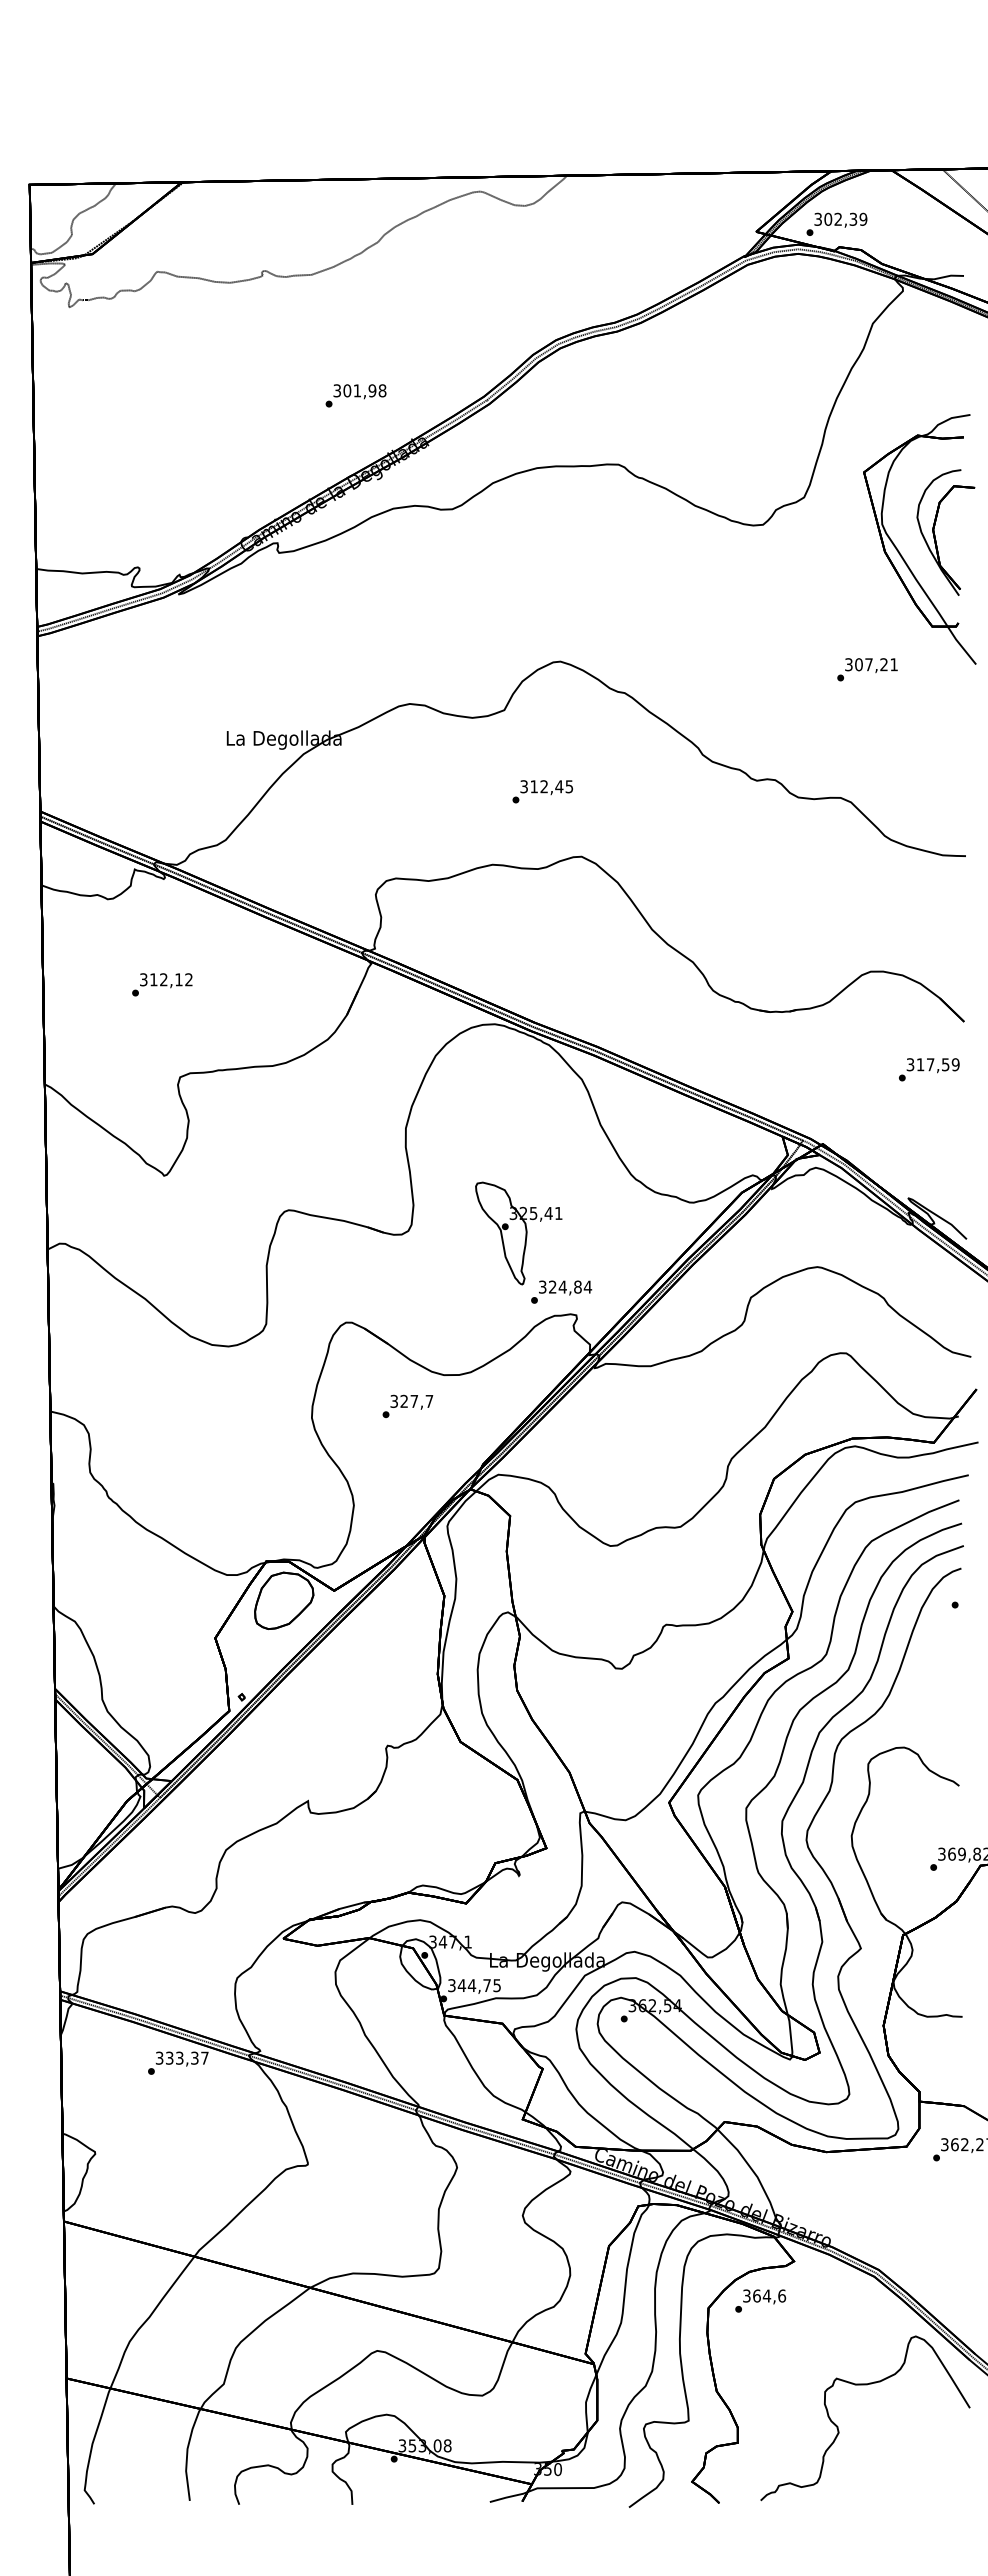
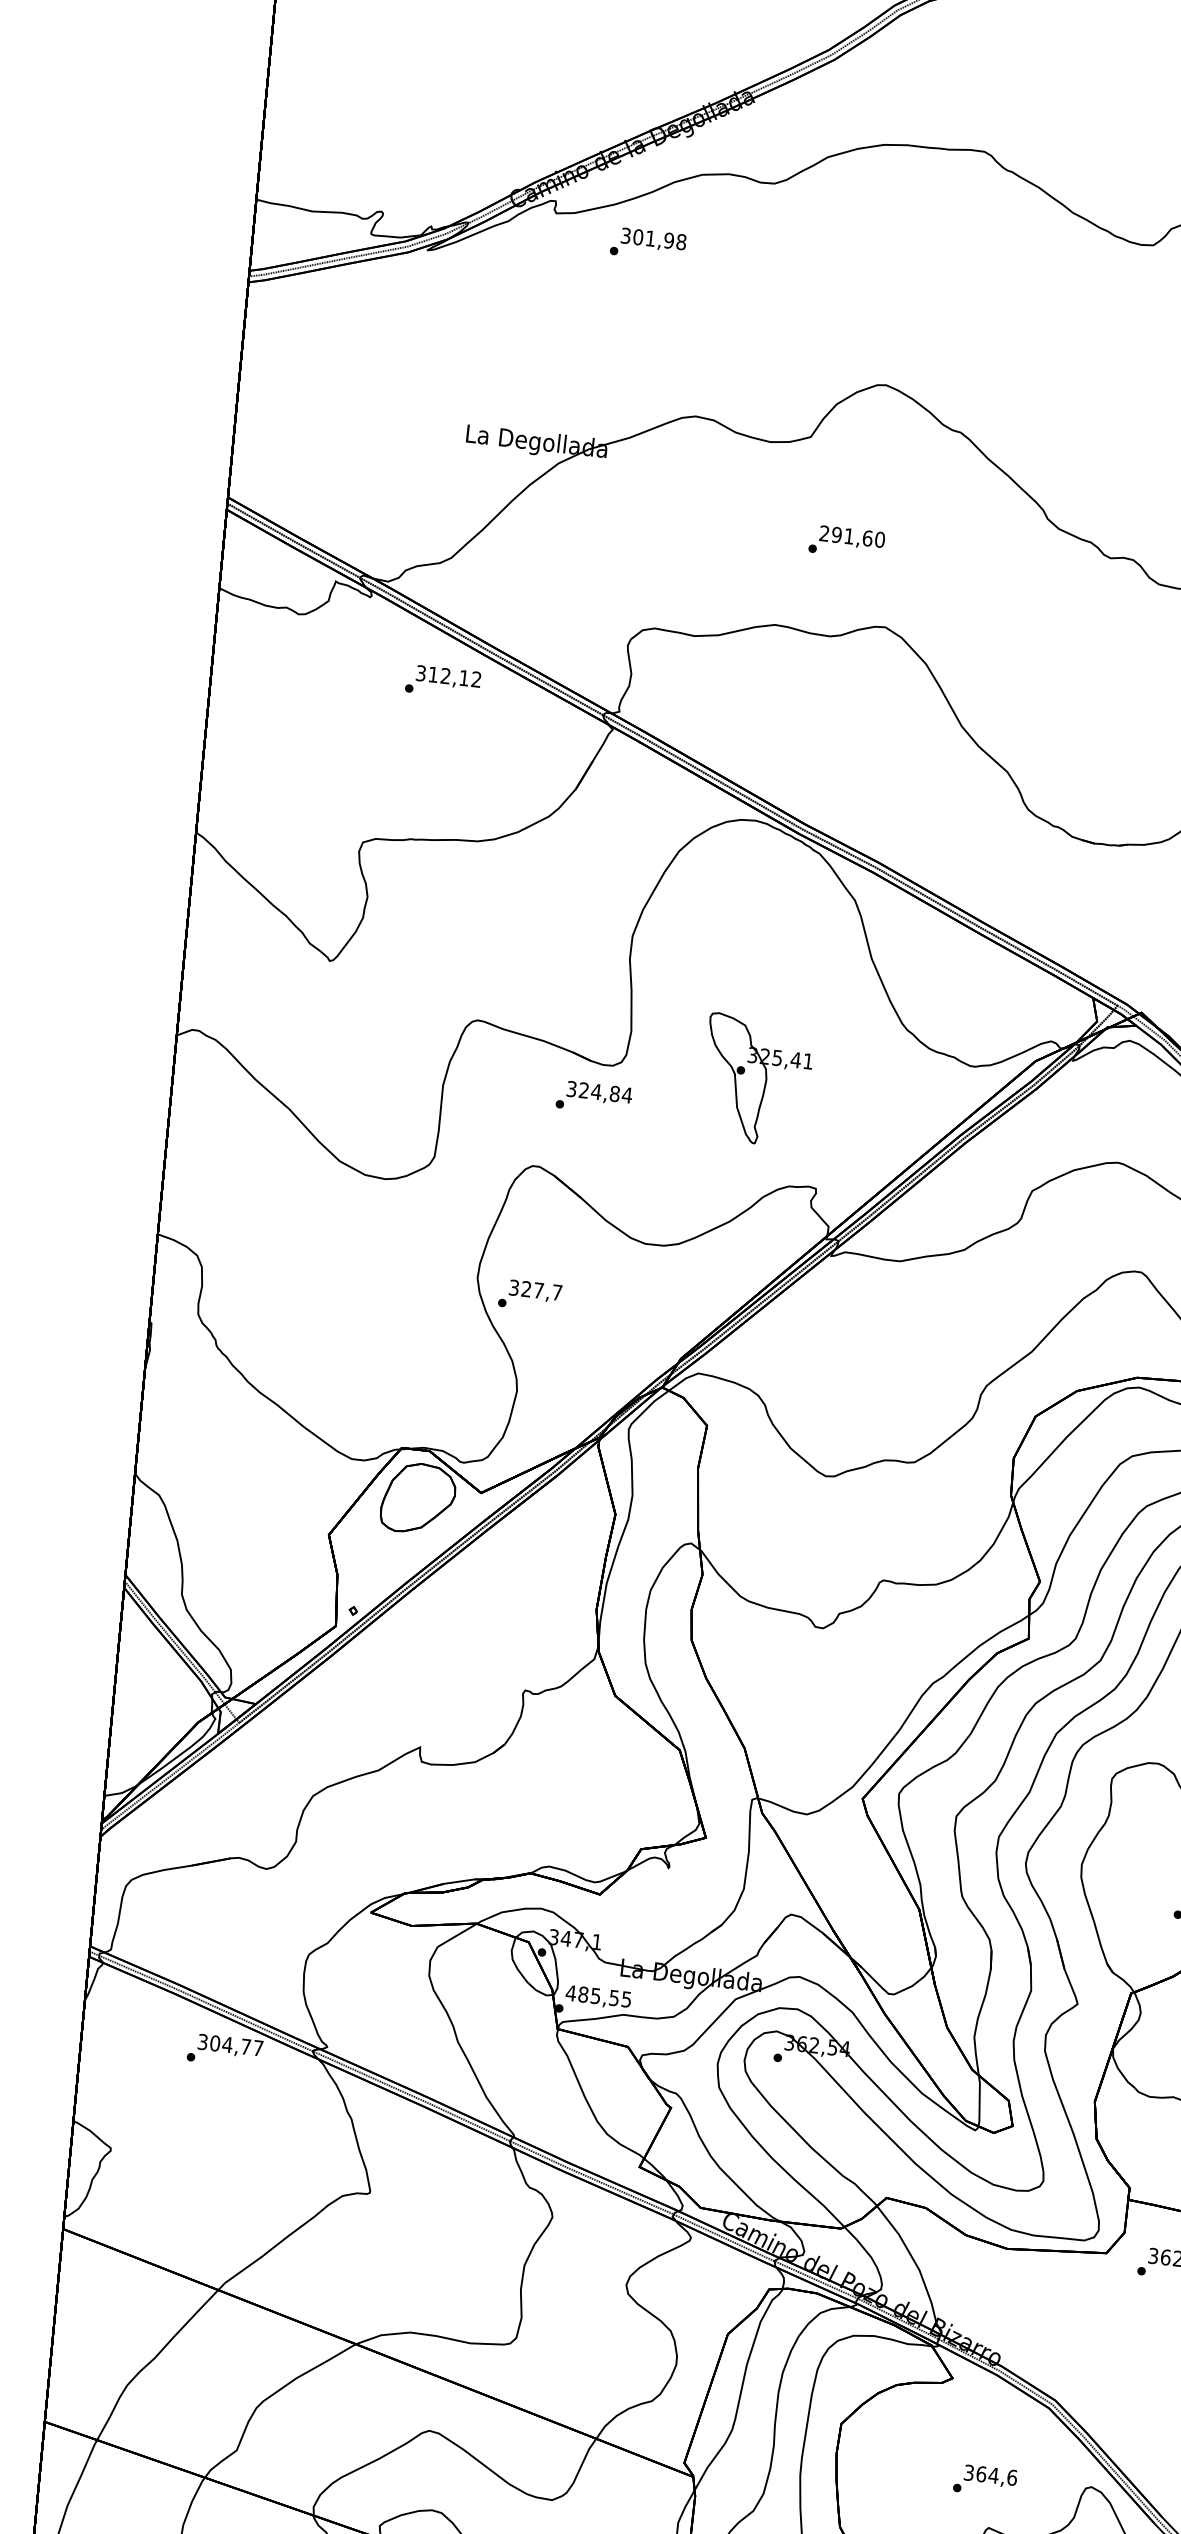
text: (355, 395) -> (647, 244), moved
text: (546, 786) -> (851, 536), 312,45 -> 291,60
text: (162, 984) -> (443, 681), moved
text: (561, 1291) -> (594, 1097), moved
text: (407, 1405) -> (529, 1294), moved
text: (468, 1985) -> (591, 1995), 344,75 -> 485,55
text: (181, 2057) -> (229, 2044), 333,37 -> 304,77
text: (760, 2300) -> (985, 2480), moved

